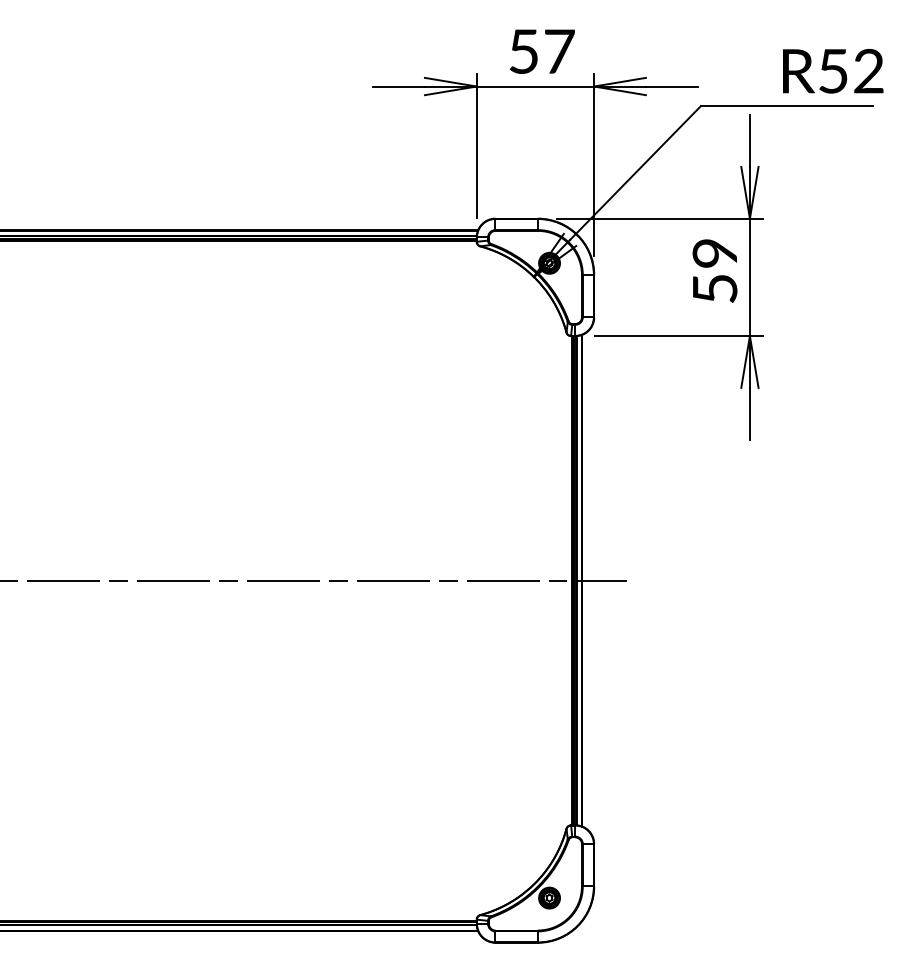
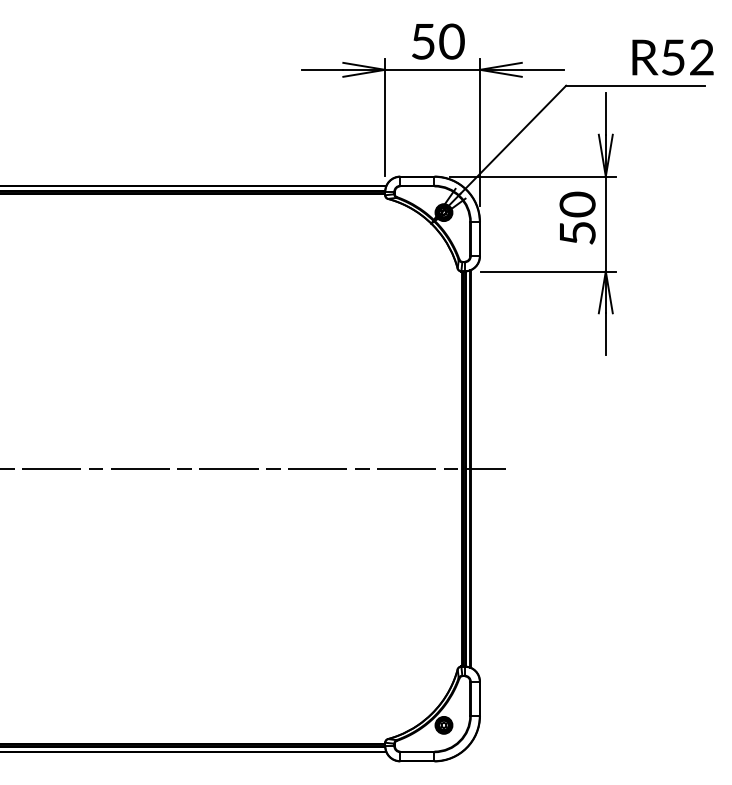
text: (558, 51) -> (451, 41), 57 -> 50
text: (716, 253) -> (578, 204), 59 -> 50

